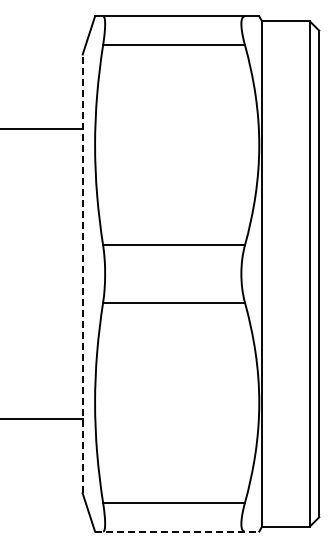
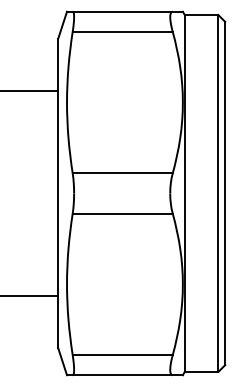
line: (82, 273) -> (58, 193), dashed -> solid
line: (177, 531) -> (125, 375), dashed -> solid

